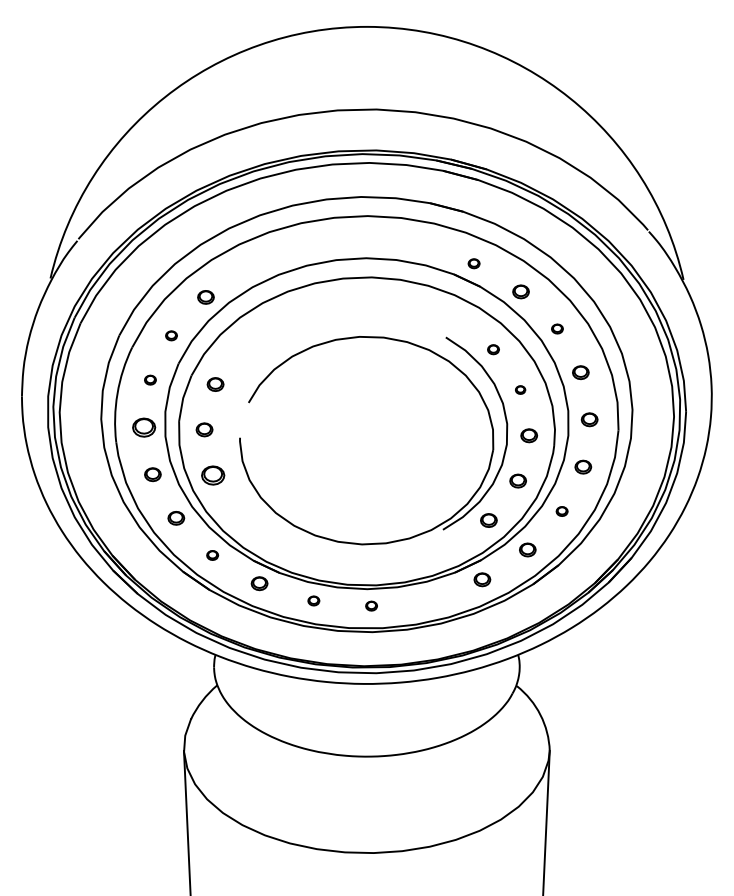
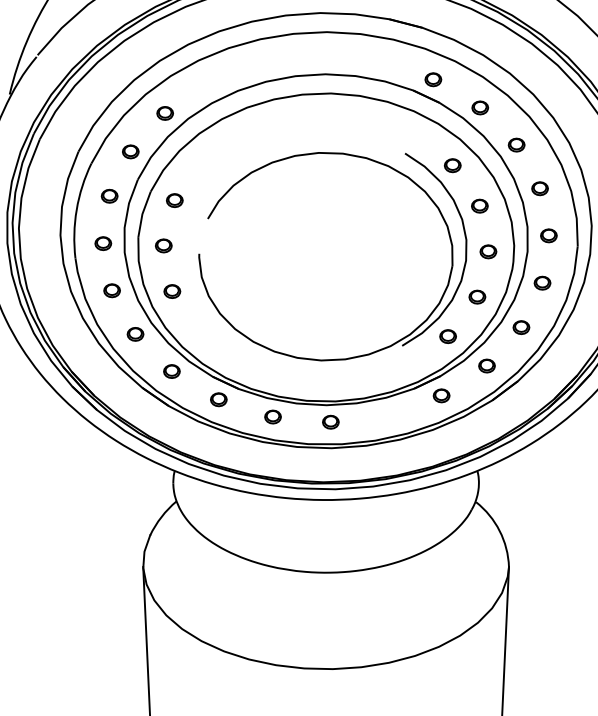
part: (473, 263) -> (432, 79), size x1.43
part: (557, 328) -> (516, 144), size x1.43
part: (171, 335) -> (130, 151), size x1.43
part: (493, 349) -> (452, 165), size x1.43
part: (150, 379) -> (109, 195), size x1.43
part: (520, 389) -> (479, 205), size x1.67
part: (143, 427) -> (102, 243), size x0.71
part: (212, 475) -> (171, 291), size x0.71
part: (561, 511) -> (520, 327), size x1.43
part: (212, 555) -> (171, 371), size x1.43
part: (313, 600) -> (272, 416), size x1.43
part: (371, 605) -> (330, 421), size x1.43

